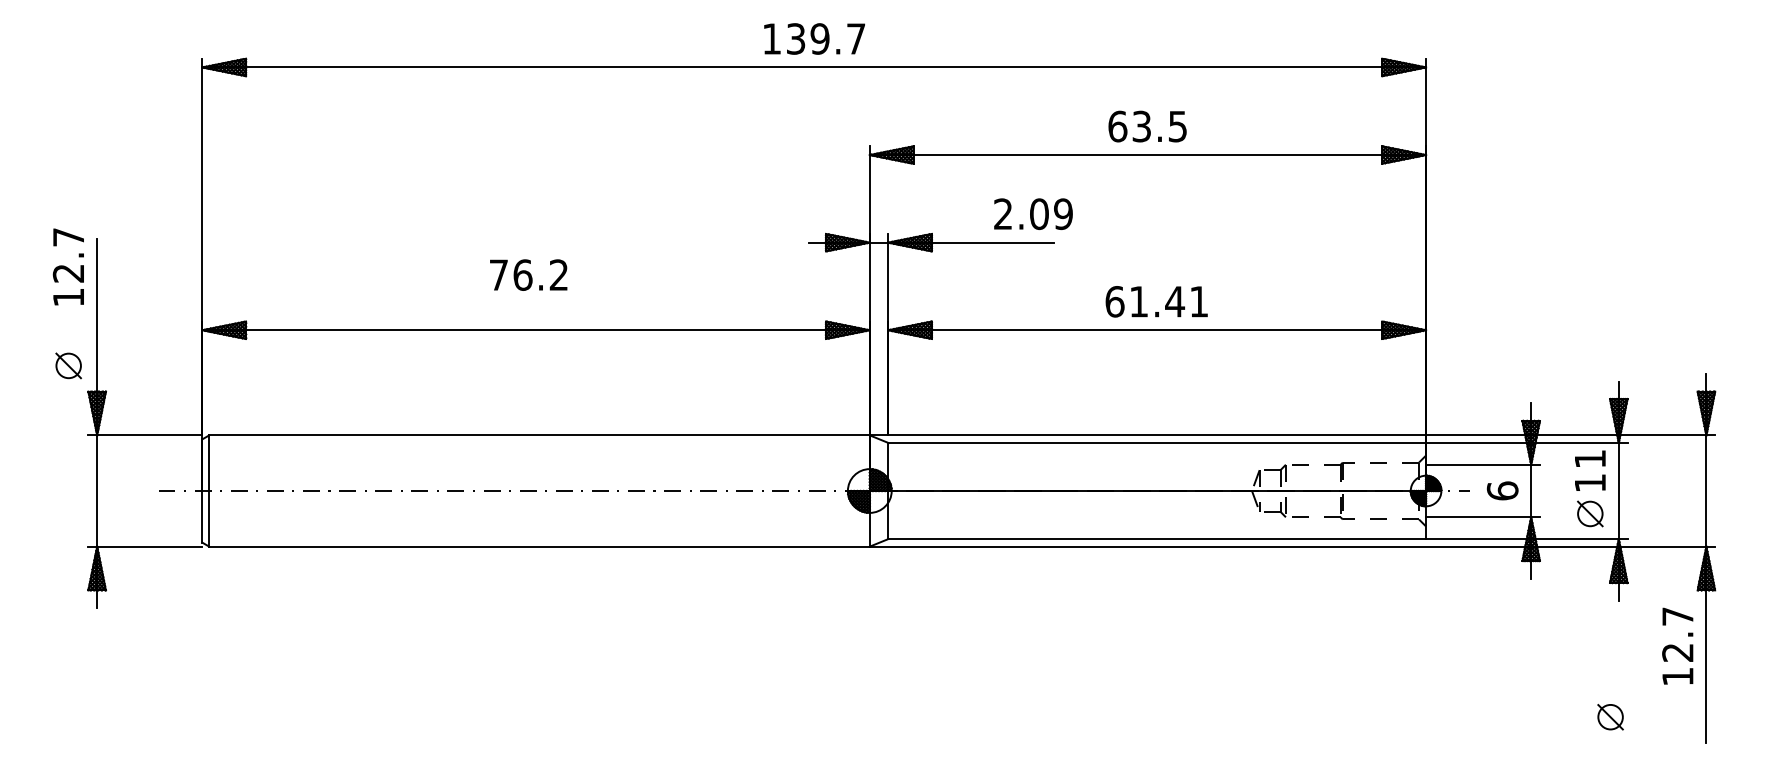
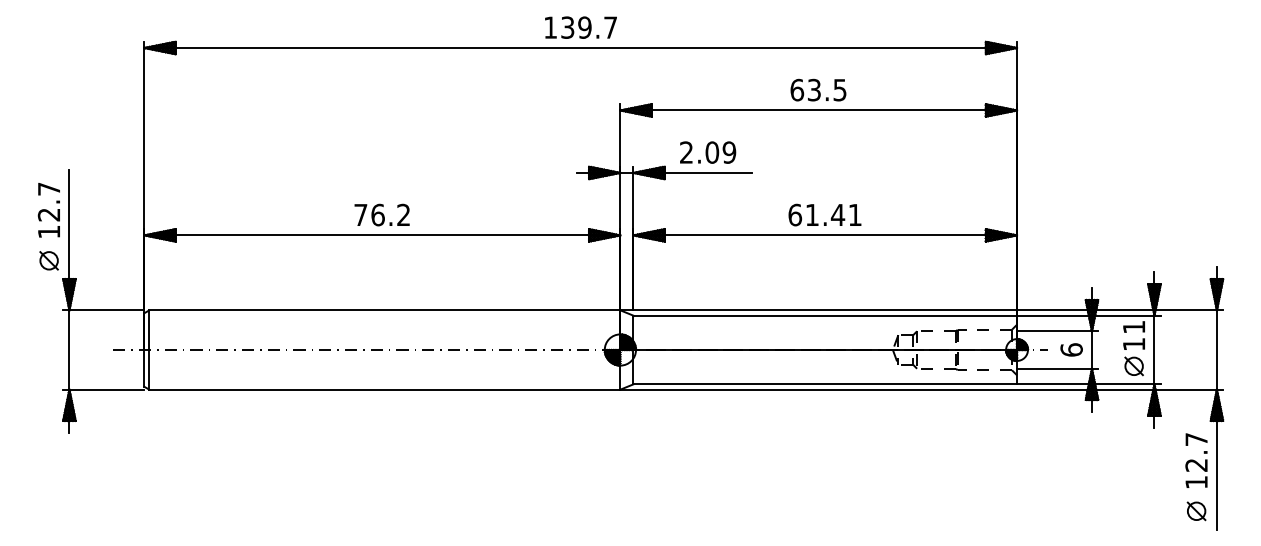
text: (1034, 214) -> (708, 152), moved
text: (67, 267) -> (48, 210), moved
text: (527, 274) -> (381, 214), moved
part: (1610, 717) -> (1196, 511), moved

